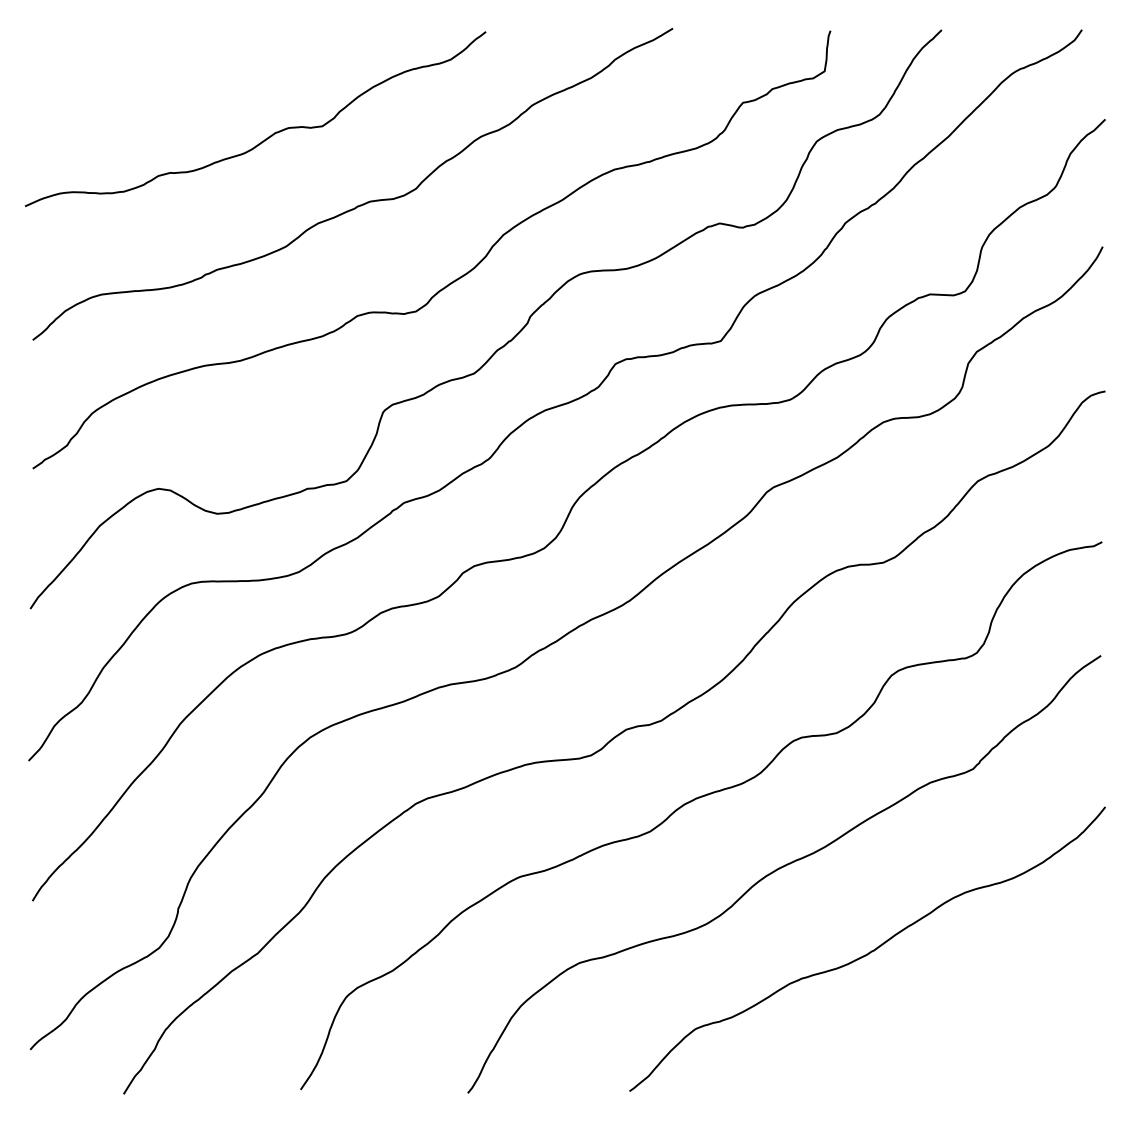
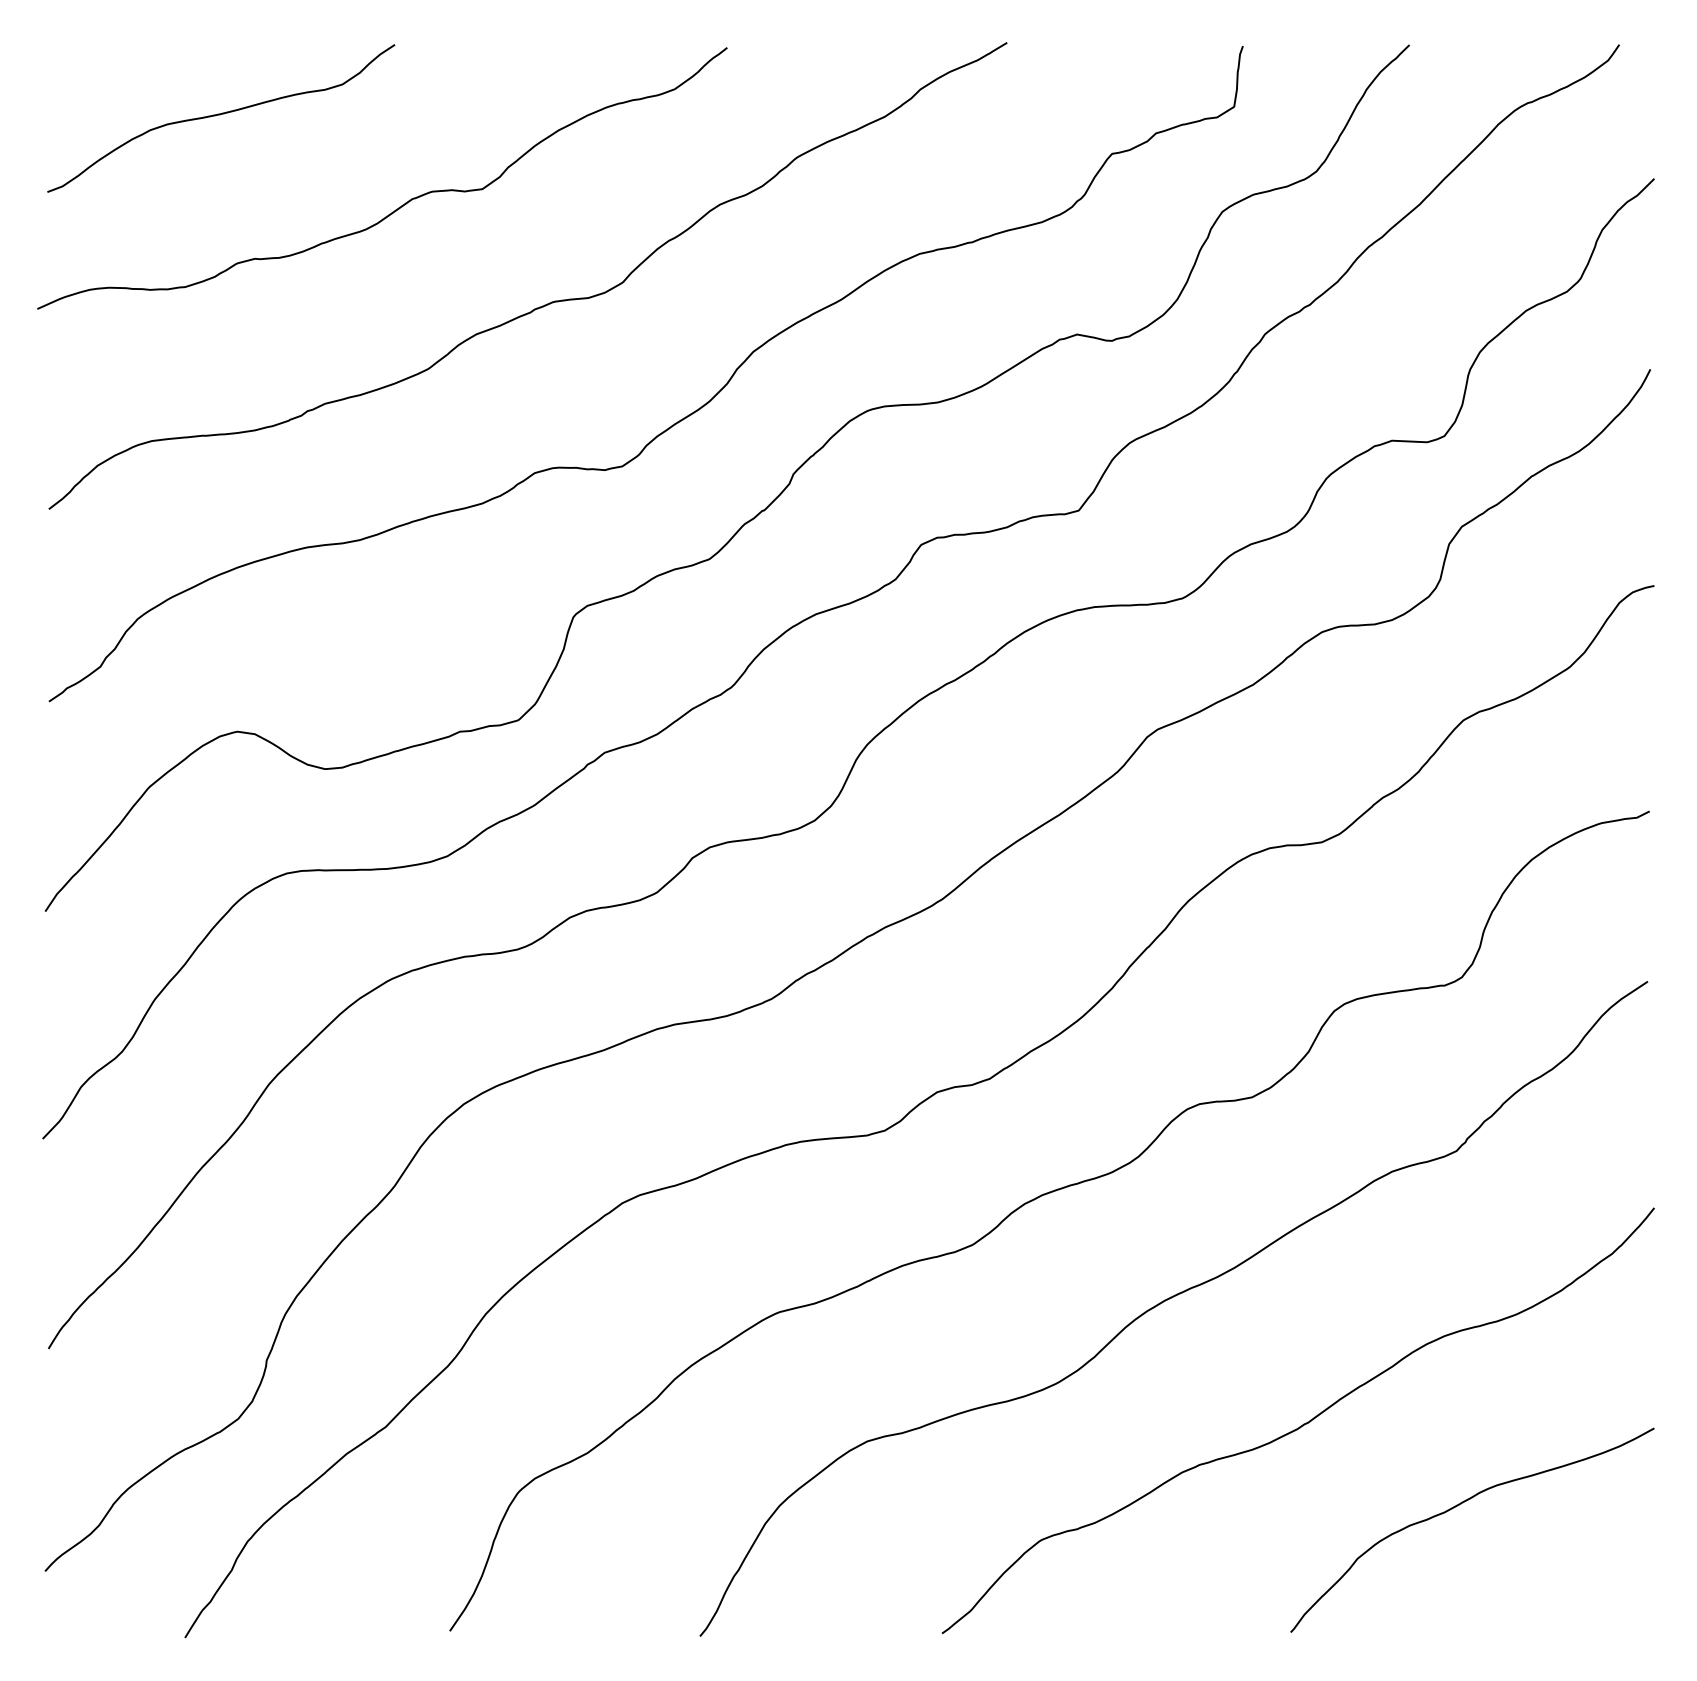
curve: (147, 77) -> (220, 116), added
curve: (976, 1005) -> (1461, 1505), added

